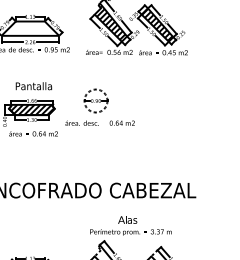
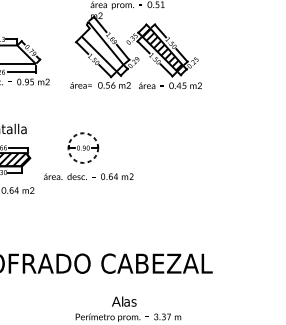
hatch: (110, 22) -> (102, 46), removed

